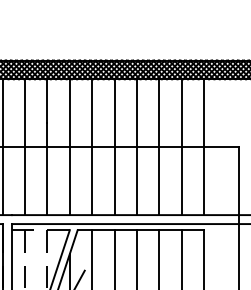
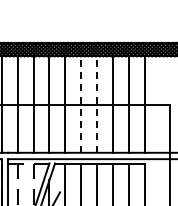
line: (114, 147) -> (81, 104), solid -> dashed
line: (137, 147) -> (97, 104), solid -> dashed

